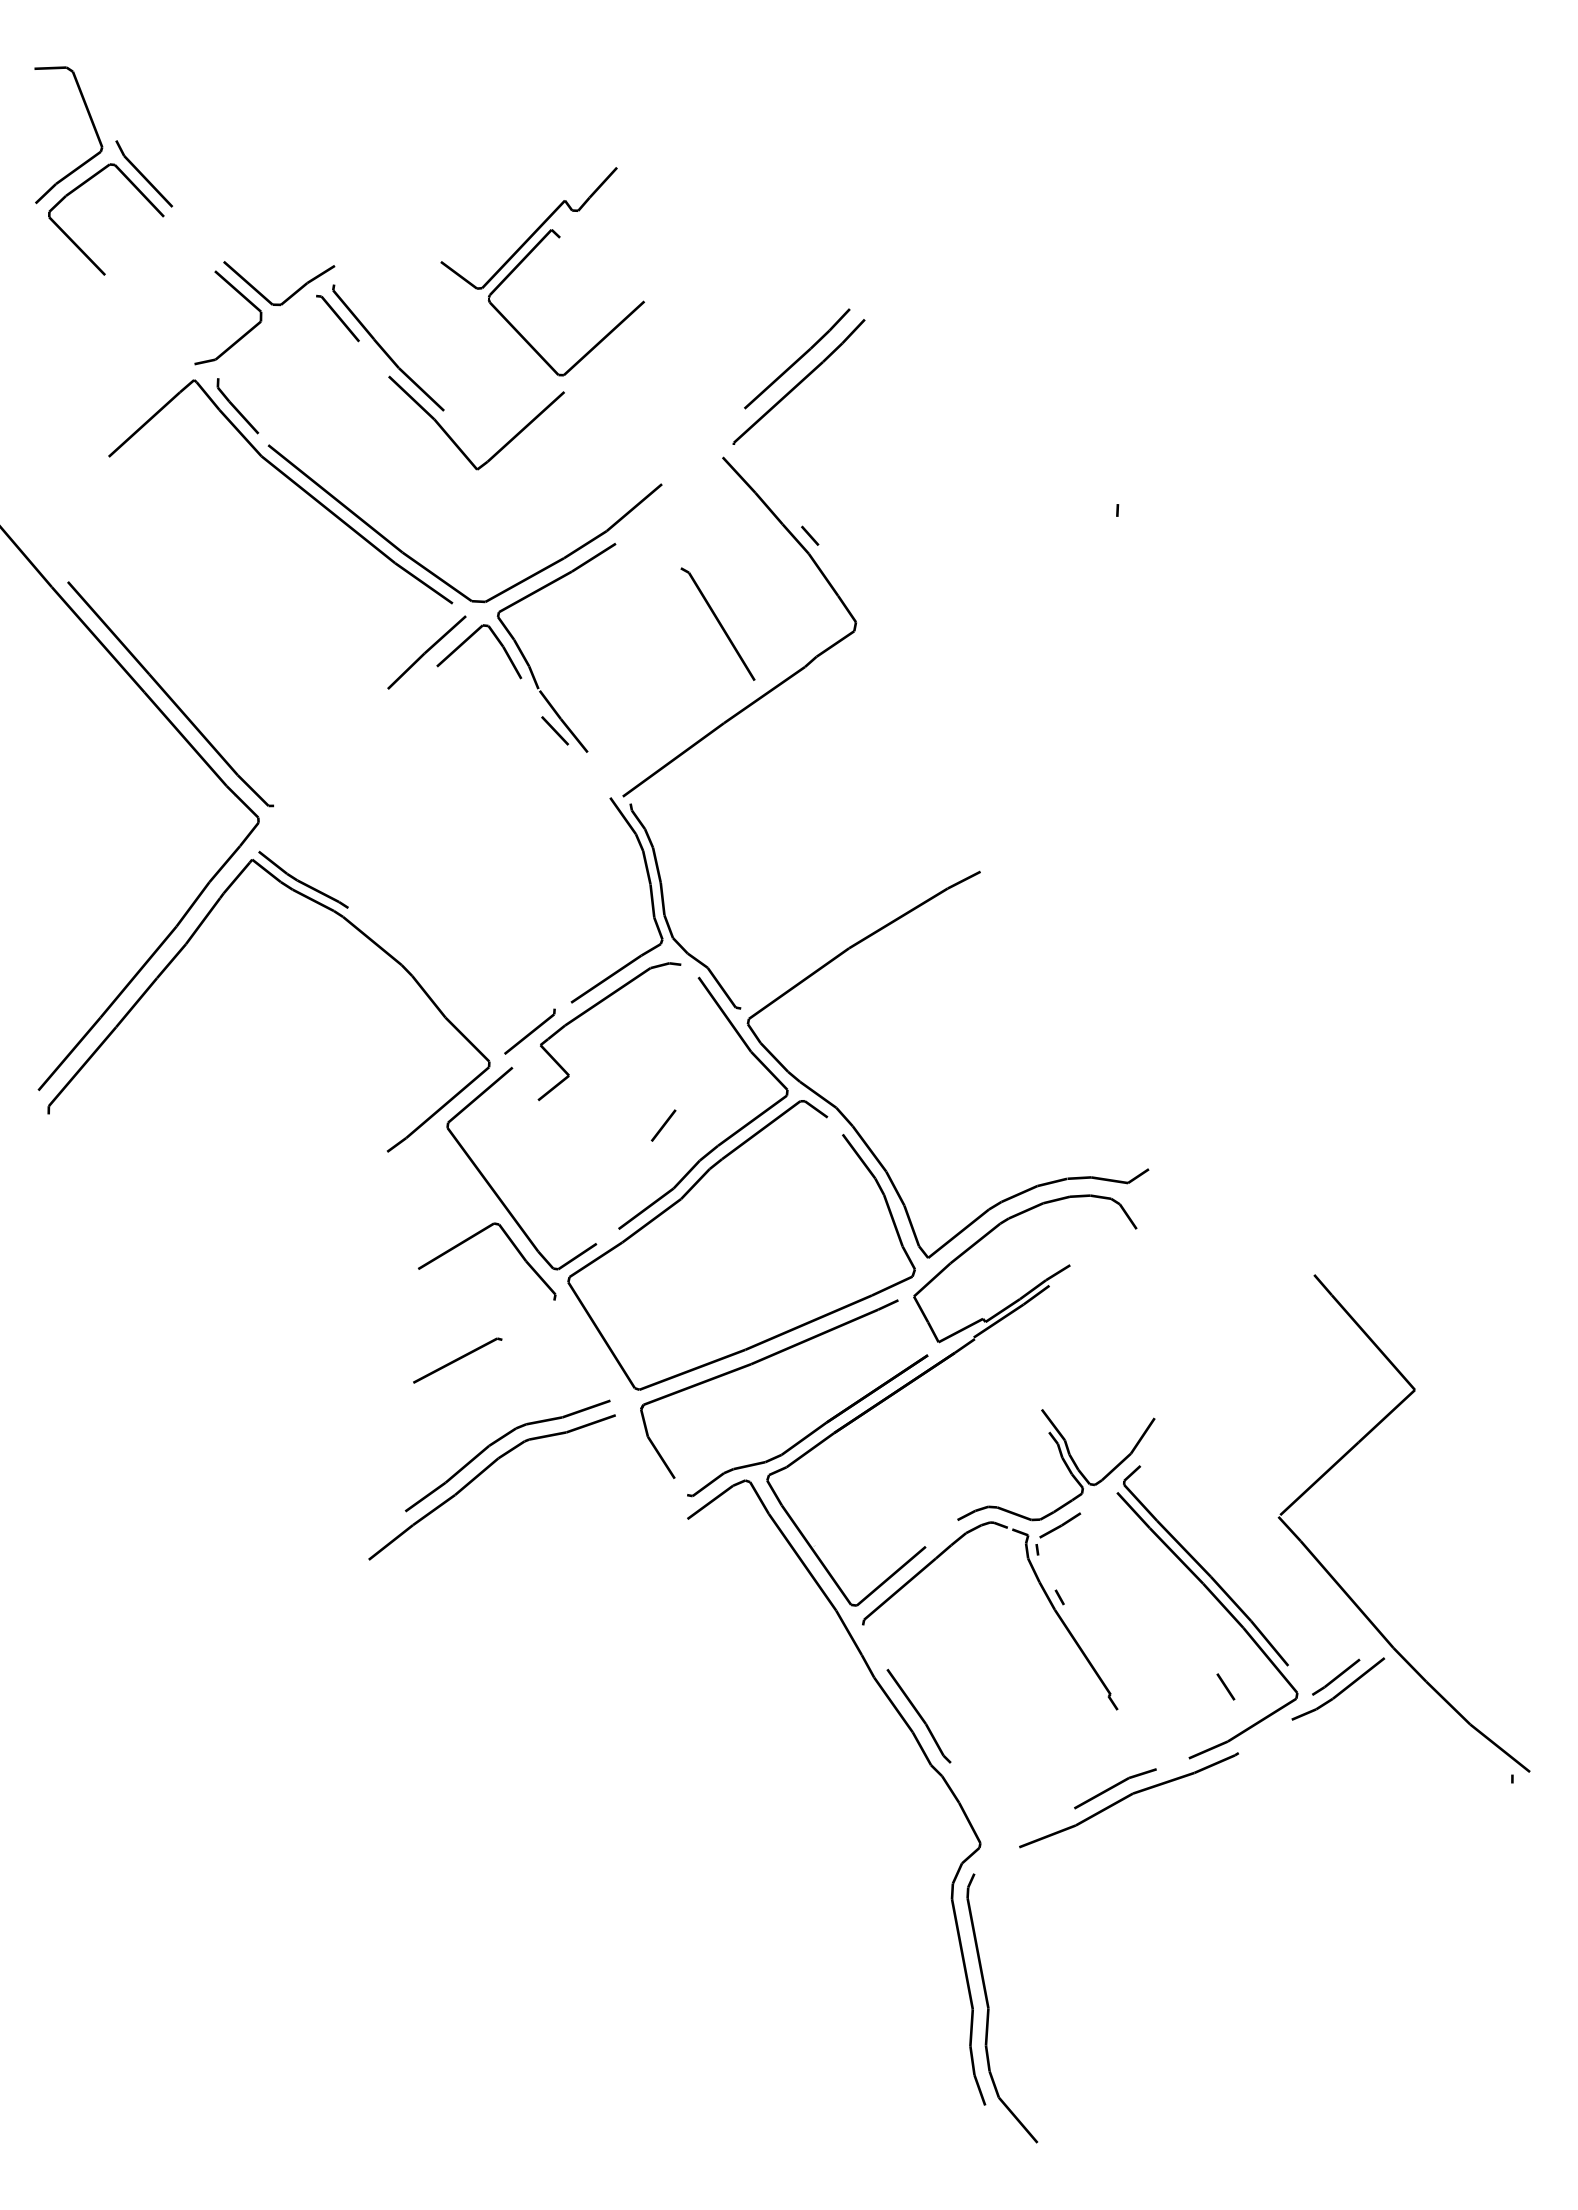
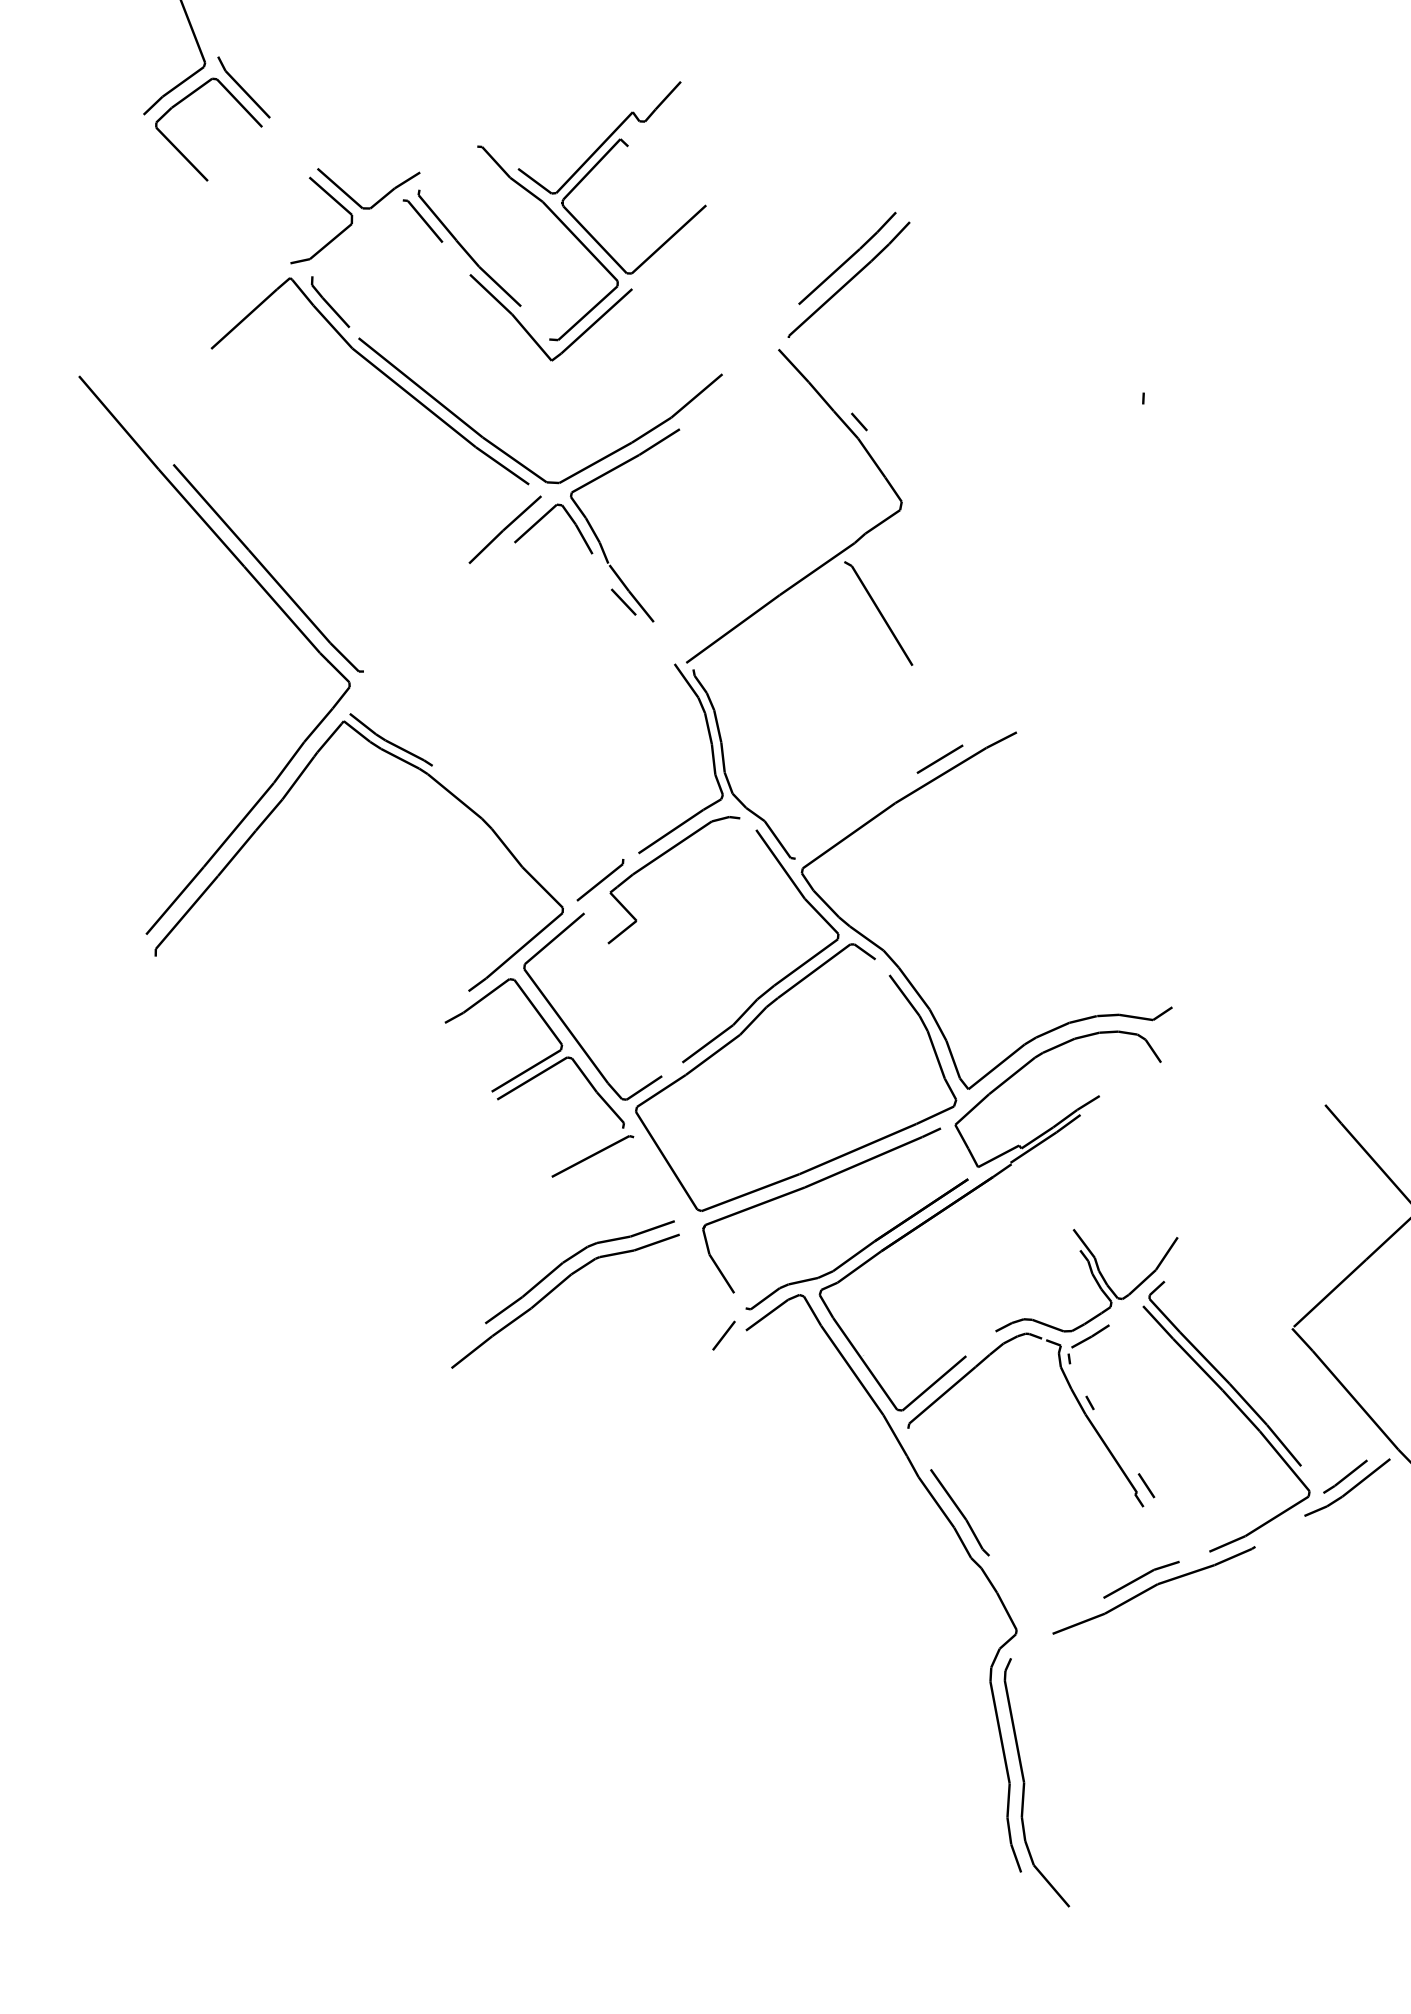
part: (493, 327) -> (566, 229), added
part: (717, 623) -> (878, 612), moved
line: (897, 900) -> (940, 758), added
line: (663, 1125) -> (723, 1335), moved
part: (460, 1174) -> (536, 1012), added
part: (457, 1360) -> (592, 1156), moved
line: (1225, 1686) -> (1146, 1485), moved

